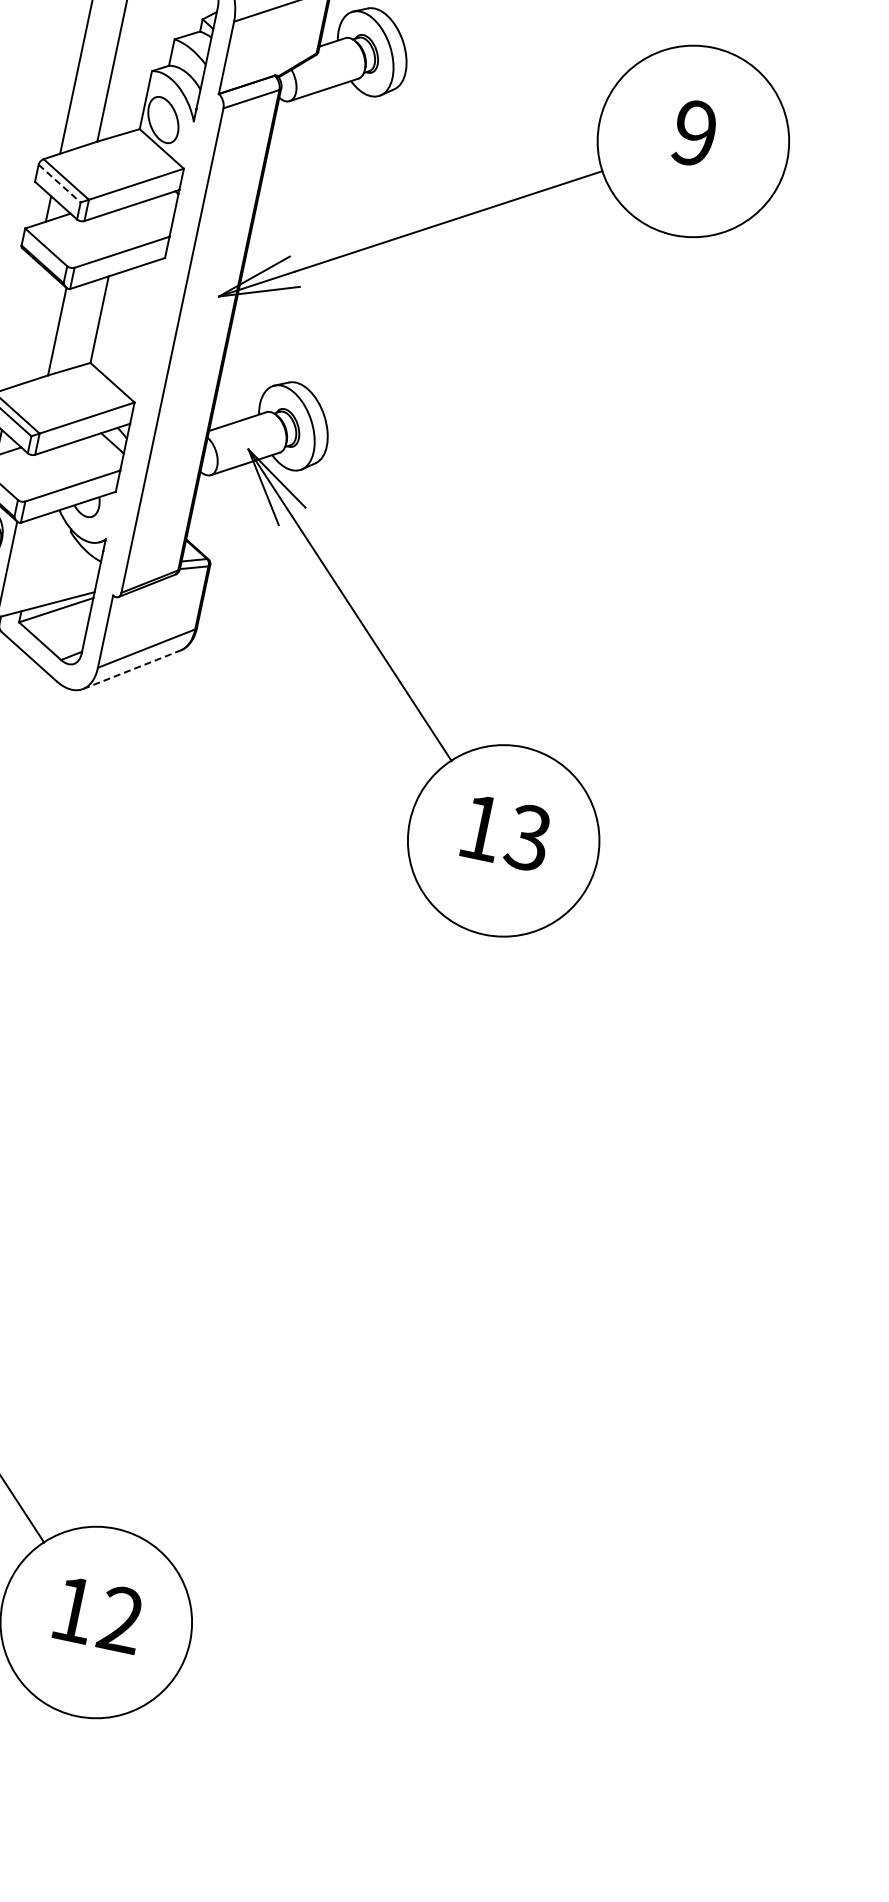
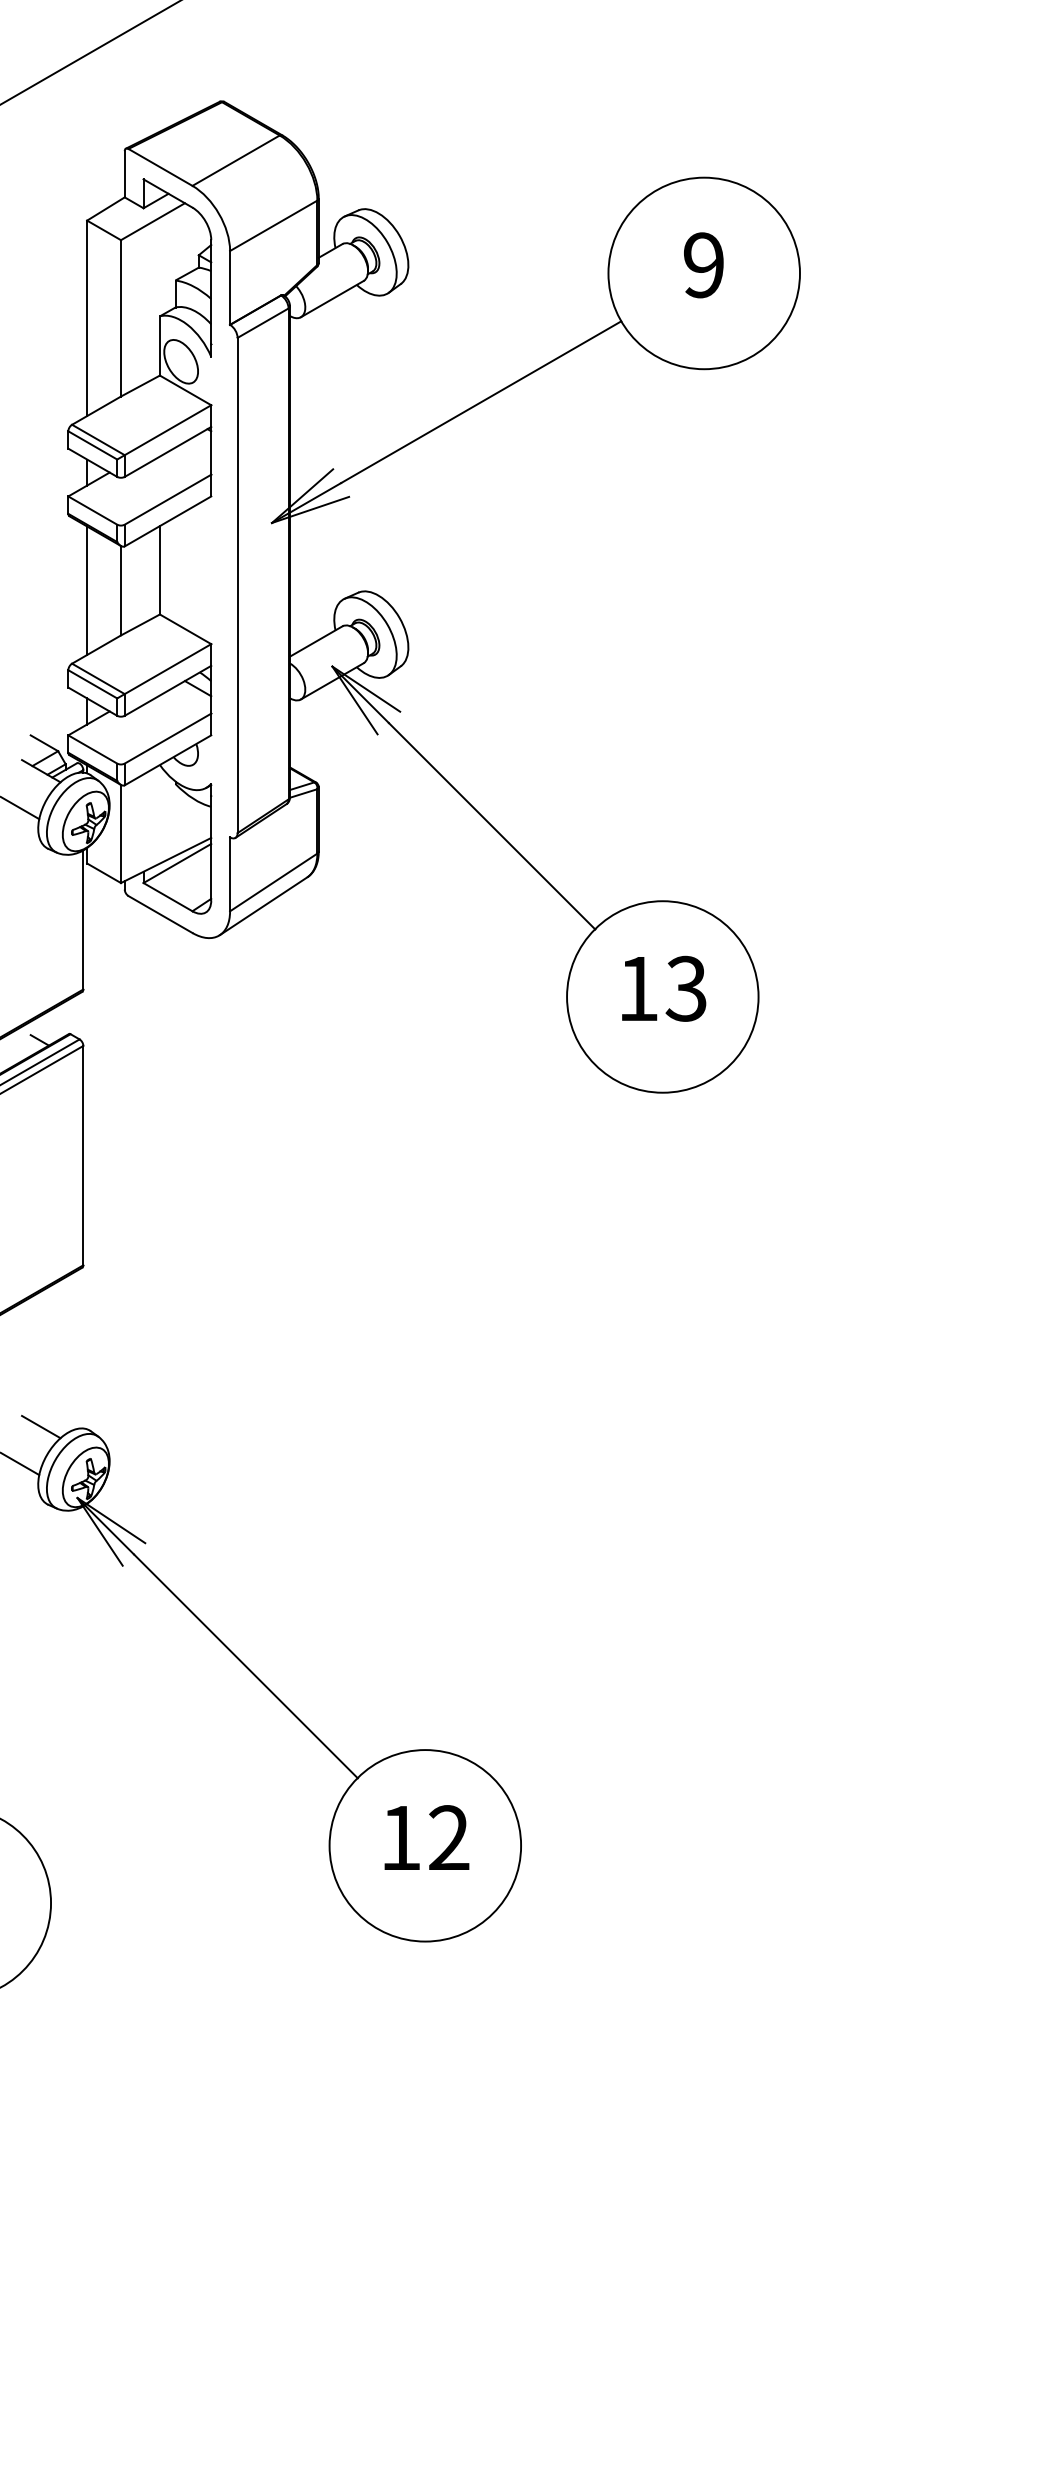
line: (60, 183) -> (93, 445), dashed -> solid
line: (24, 324) -> (87, 590), added
line: (132, 669) -> (264, 905), dashed -> solid

